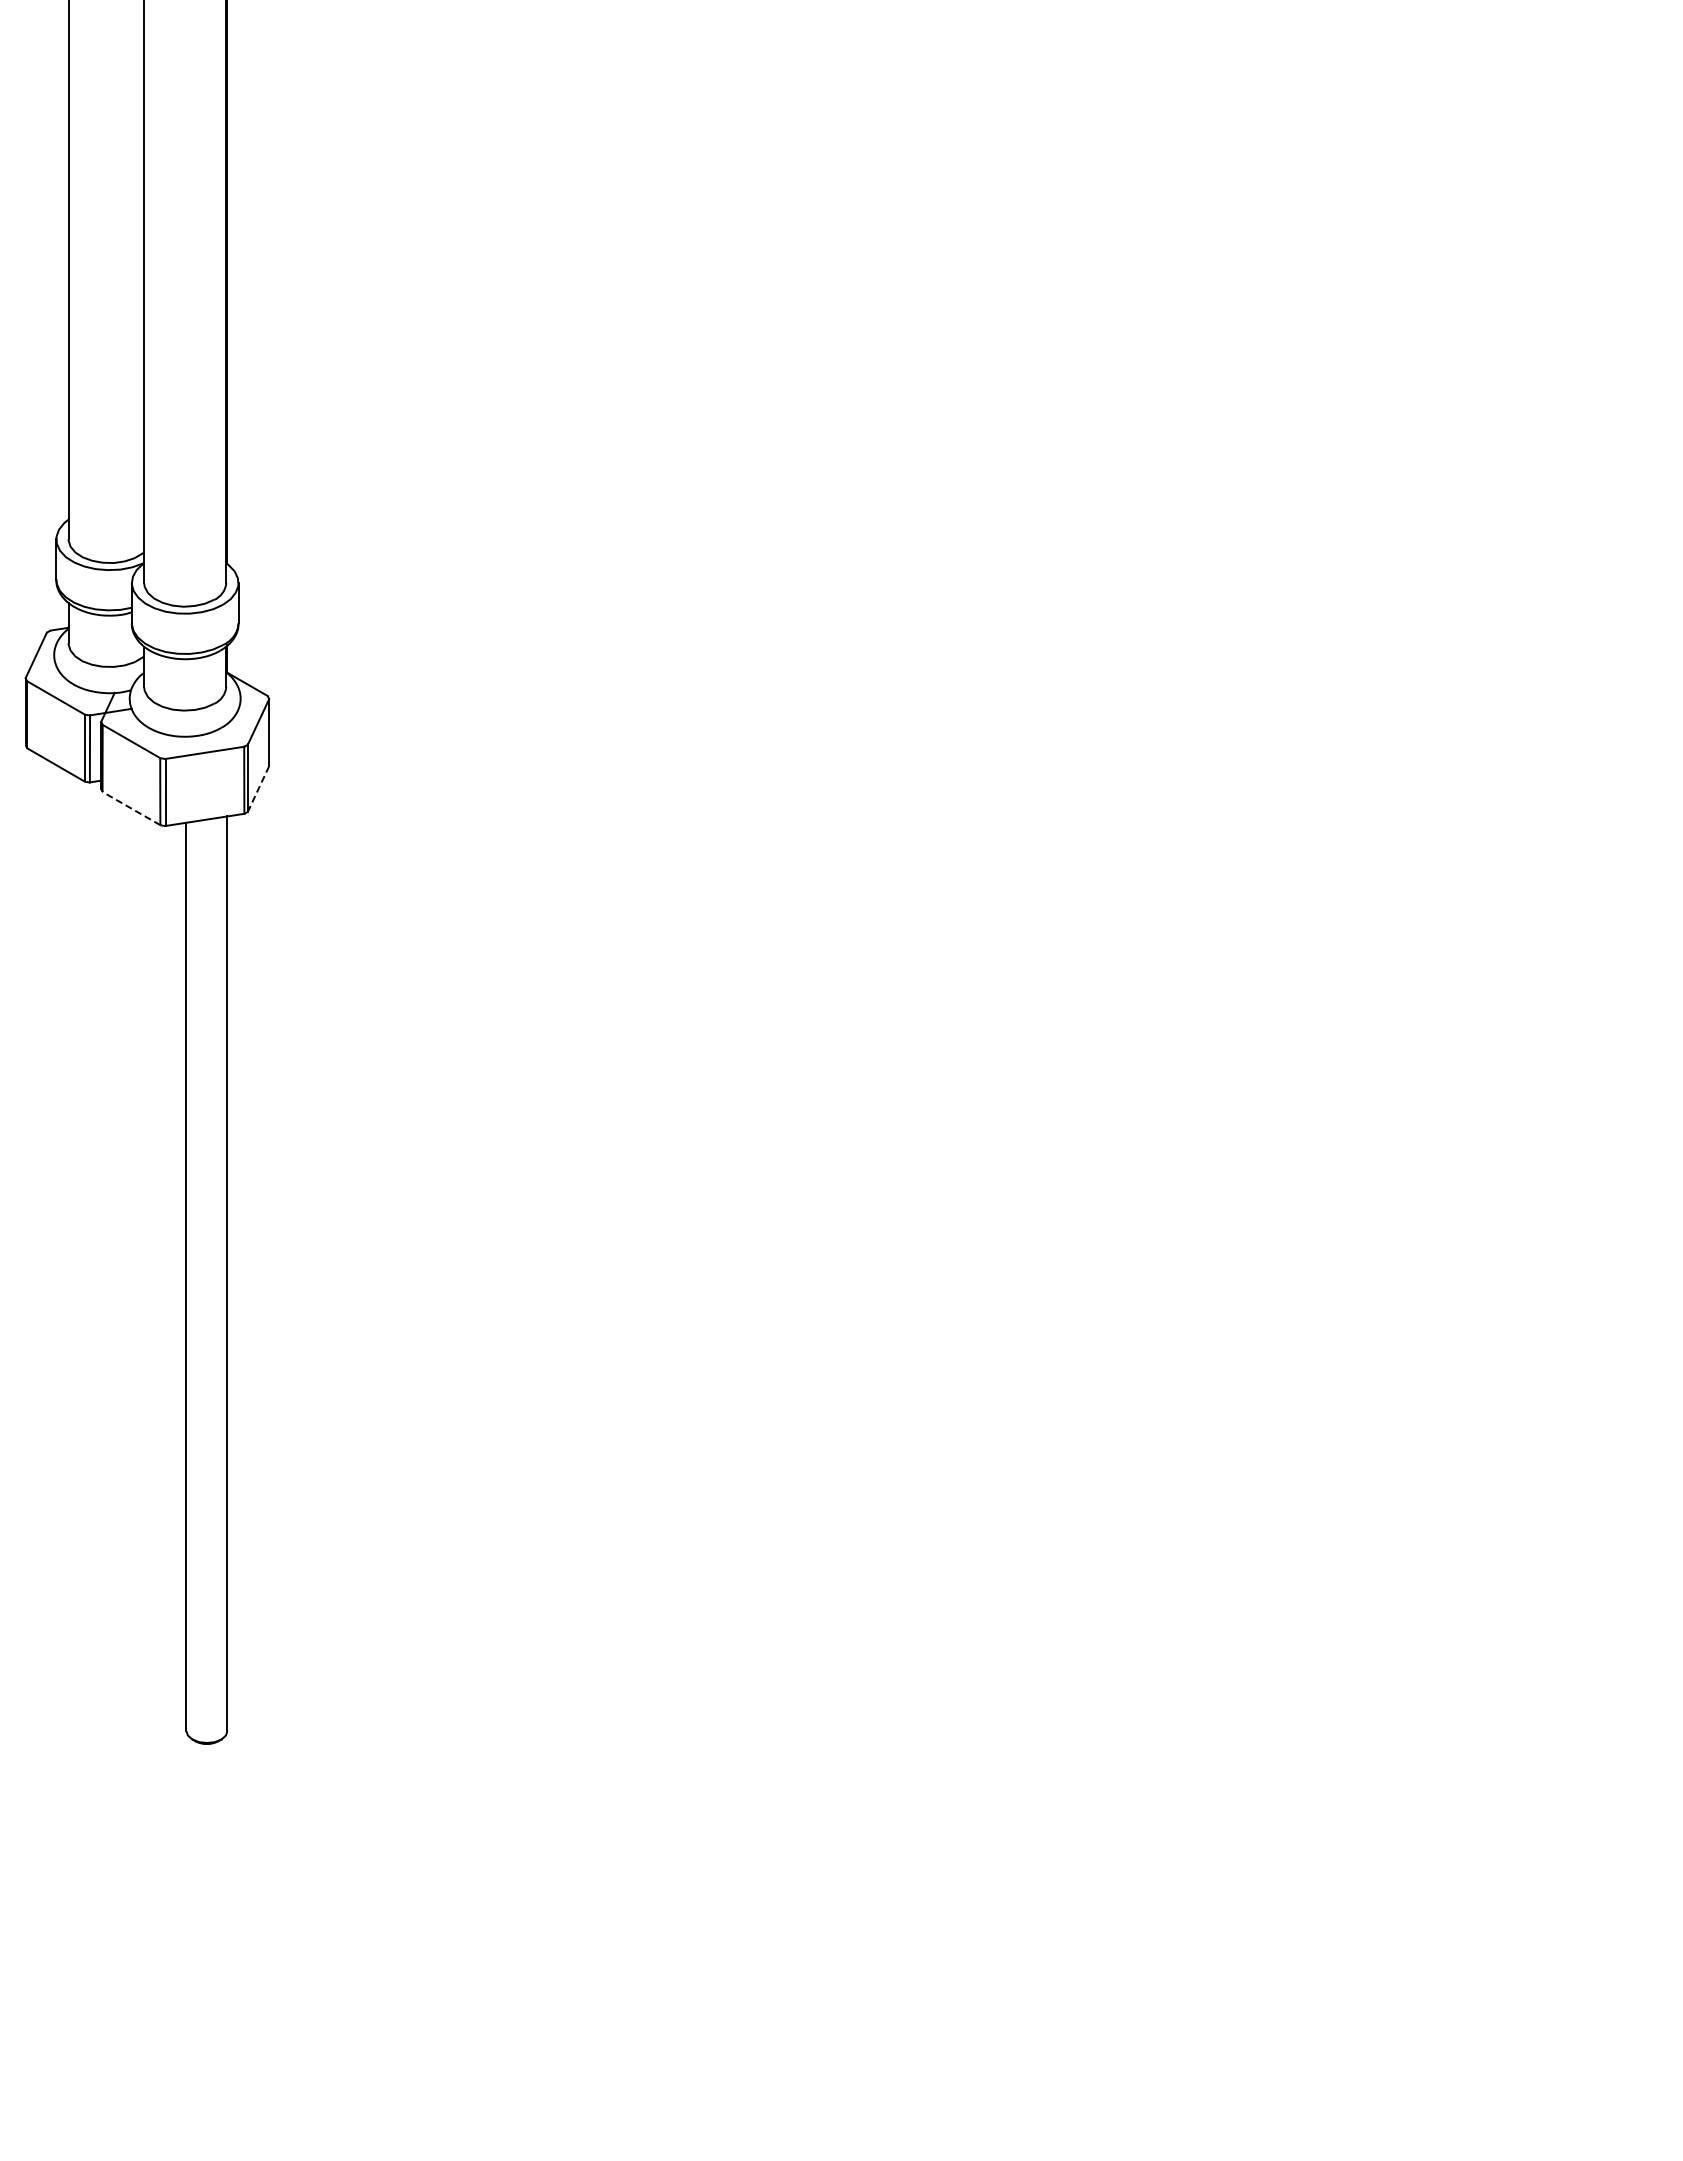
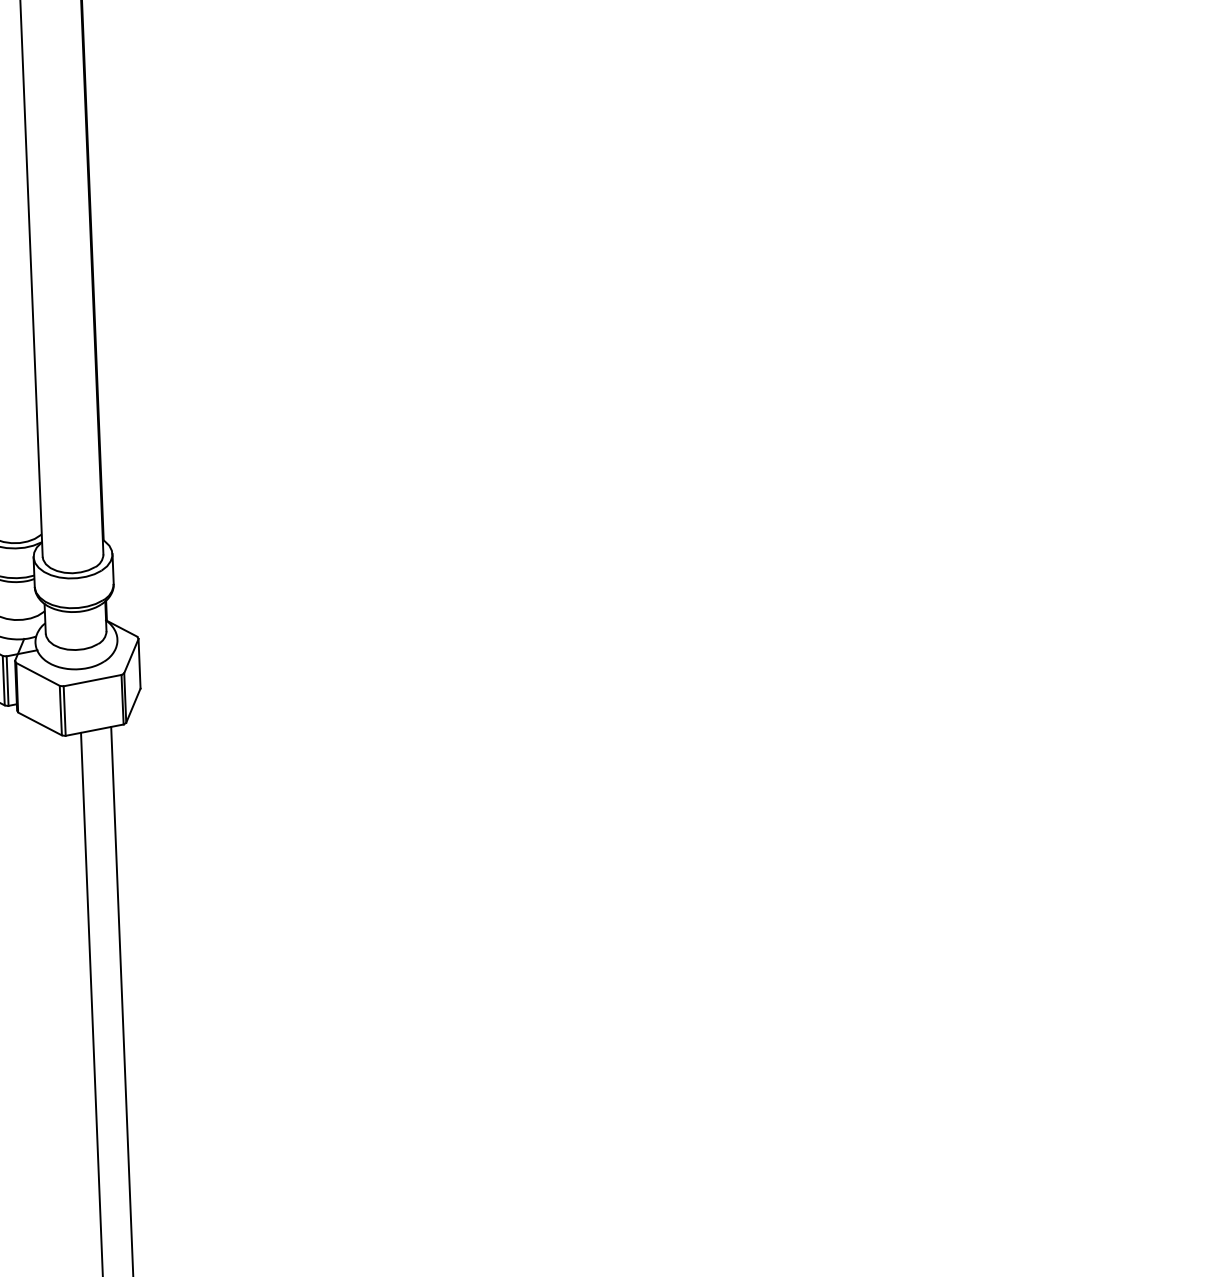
line: (258, 789) -> (133, 706), dashed -> solid
line: (131, 808) -> (40, 723), dashed -> solid

